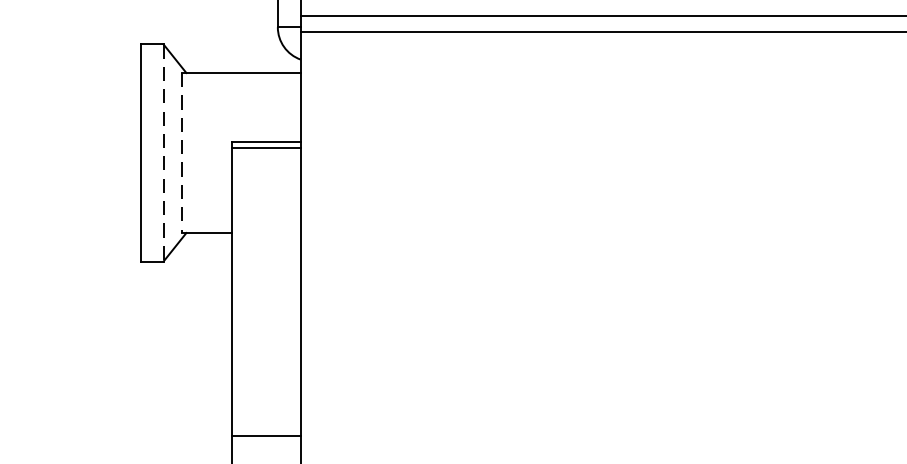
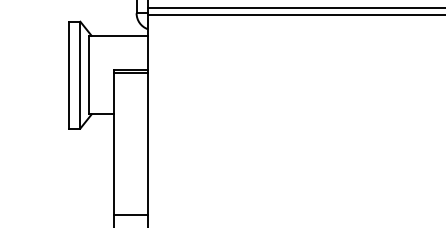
line: (163, 153) -> (80, 75), dashed -> solid
line: (182, 153) -> (89, 75), dashed -> solid

